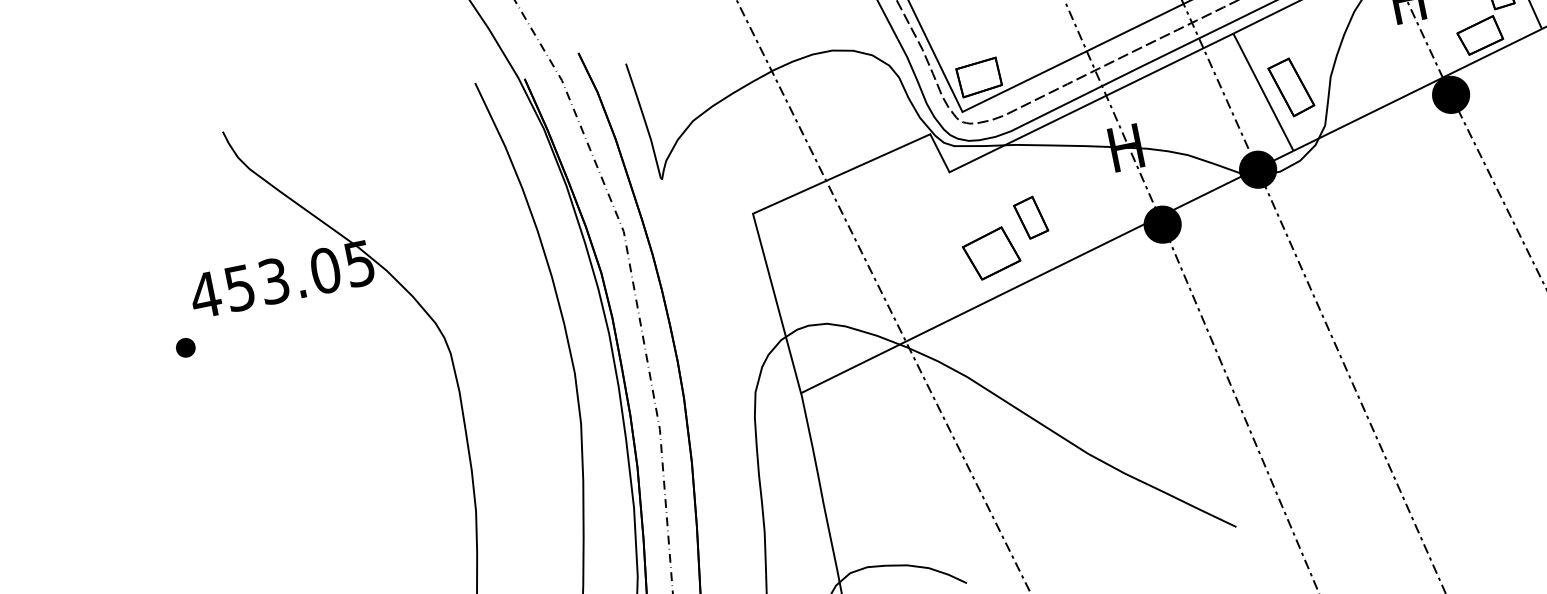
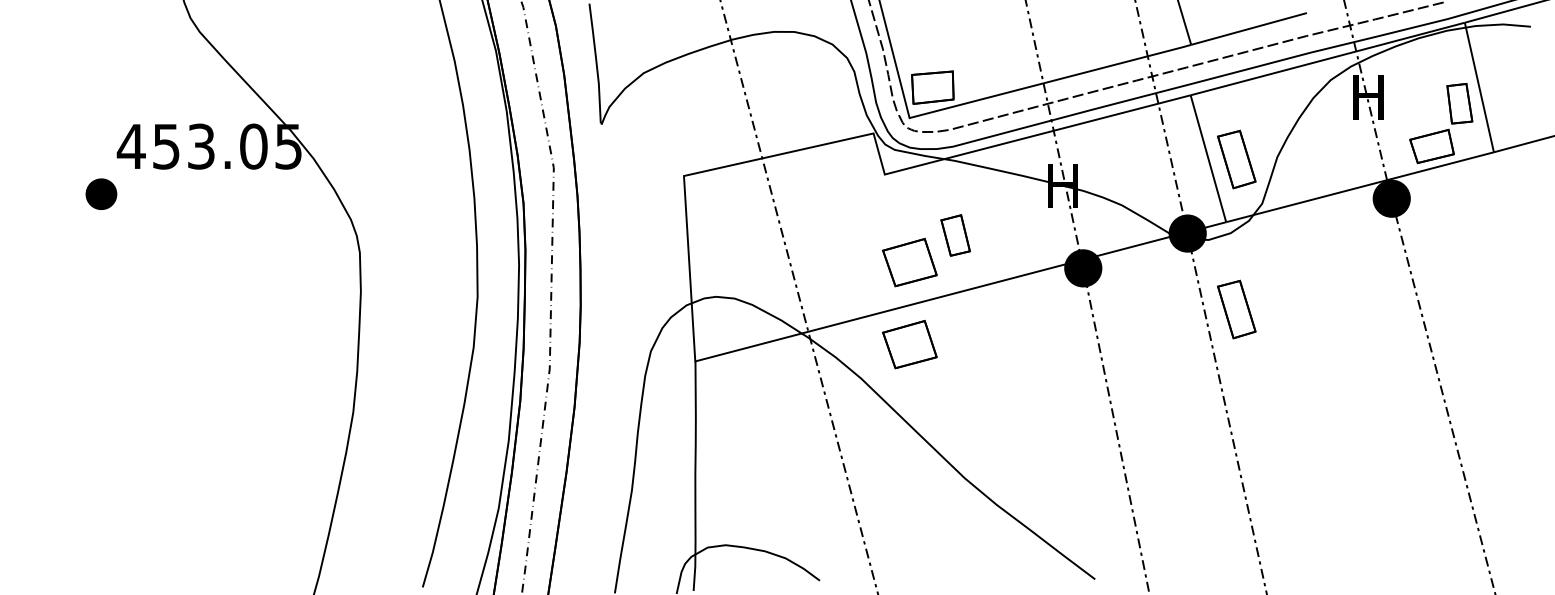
part: (1321, 234) -> (1236, 309), added
part: (1007, 333) -> (909, 344), added
part: (185, 347) -> (101, 194), size x1.6

